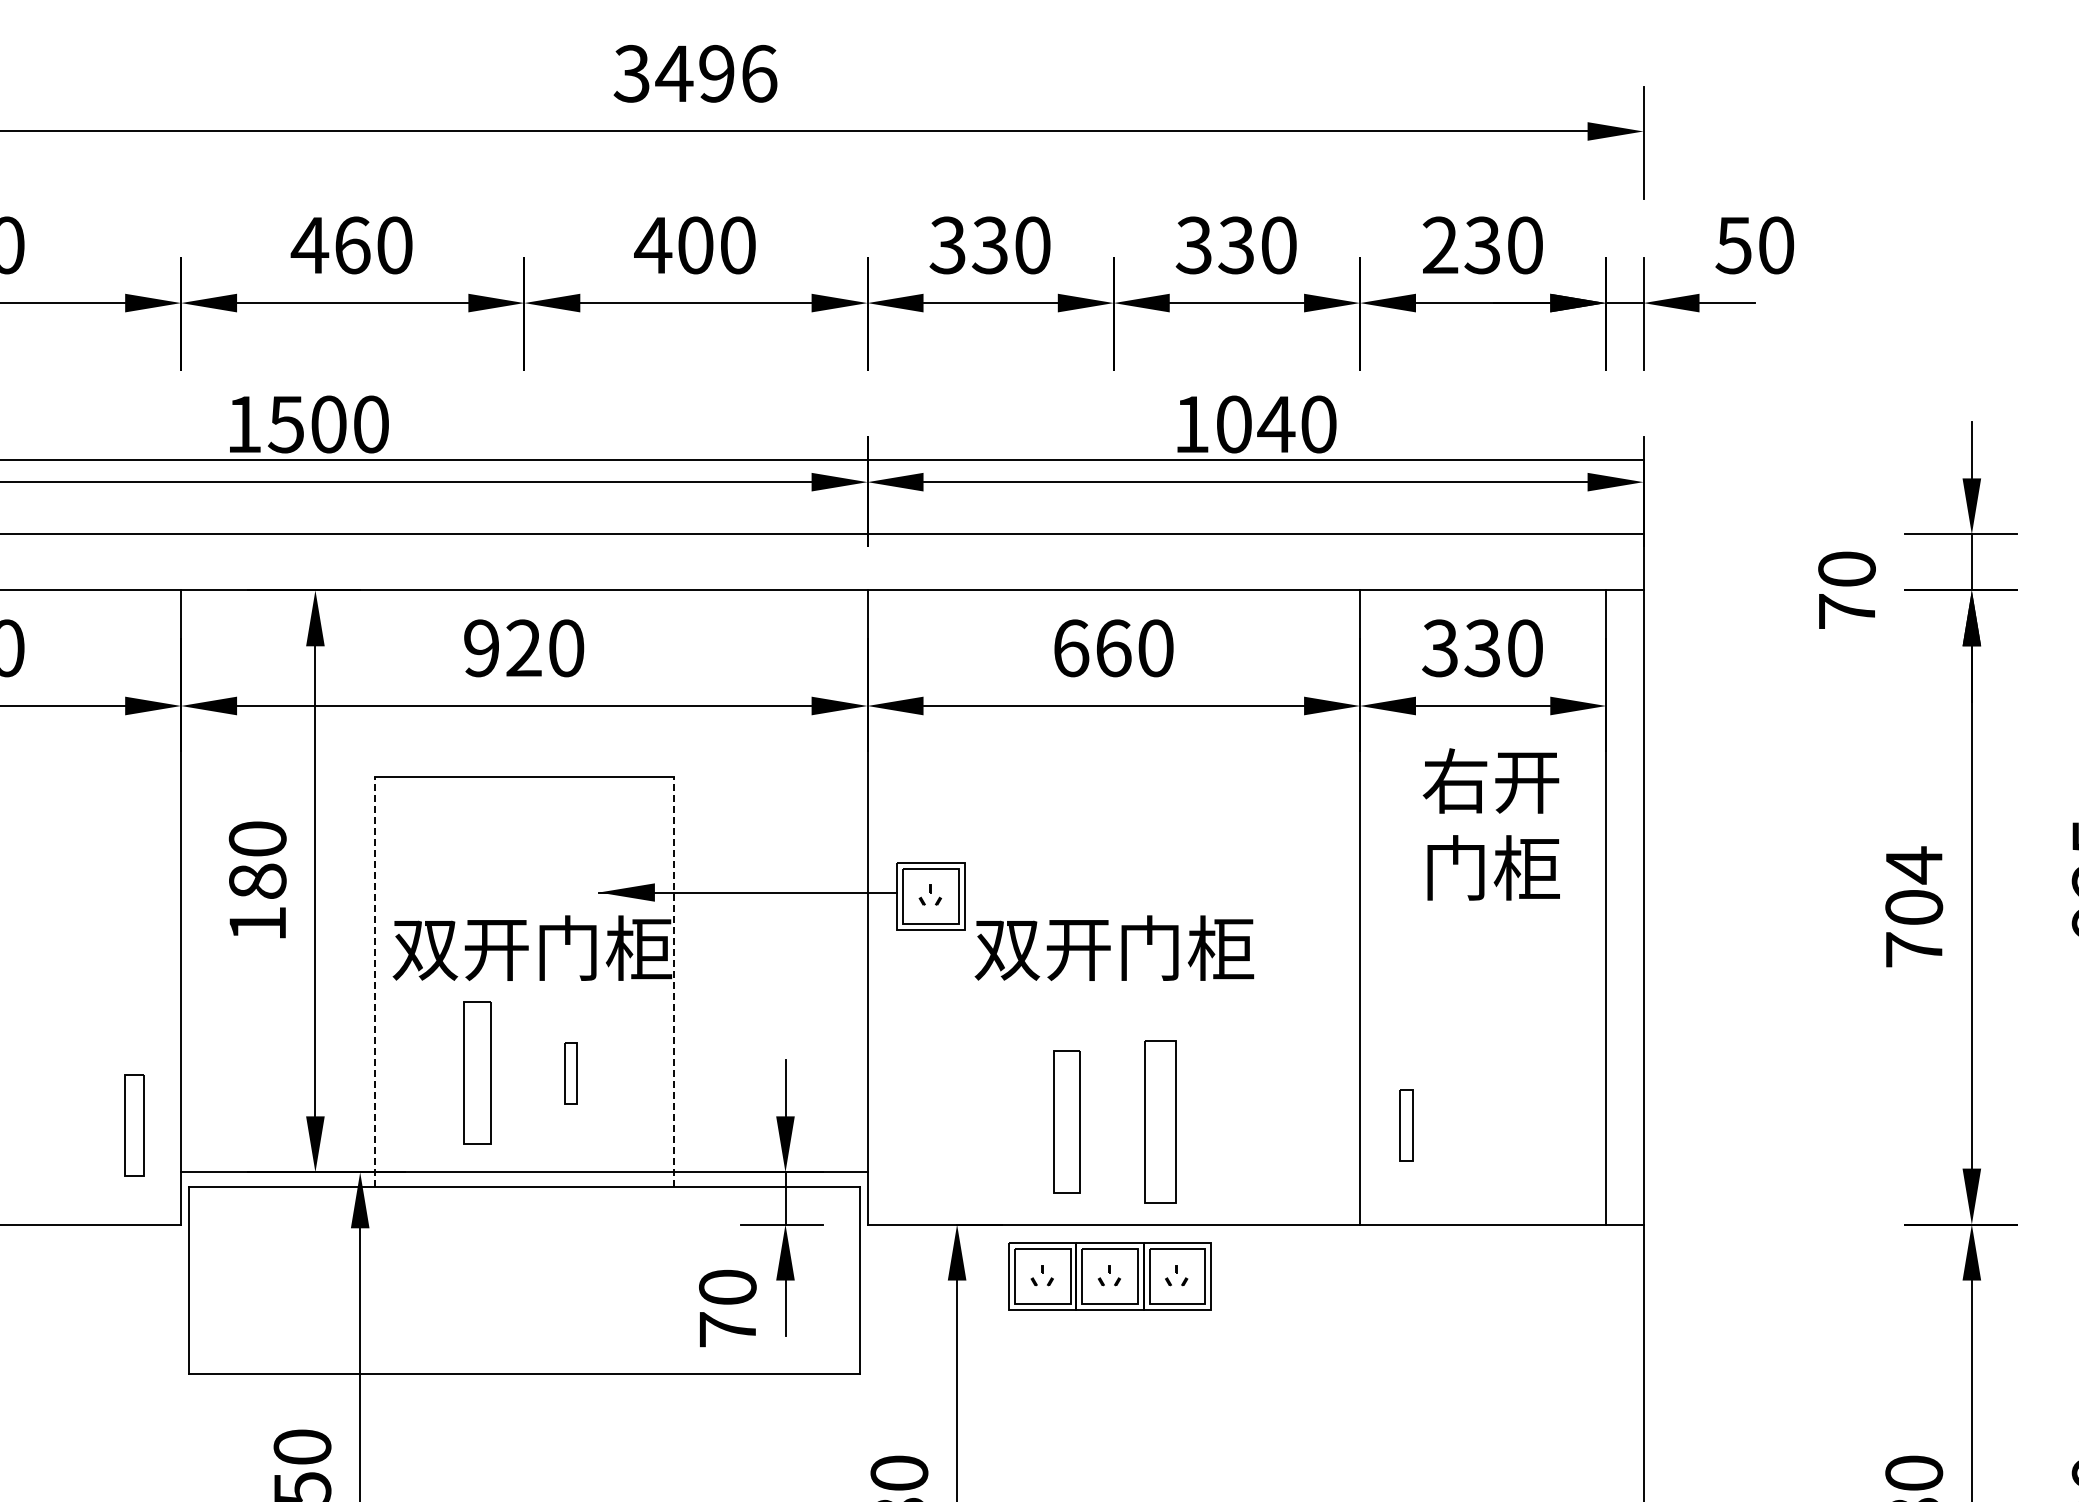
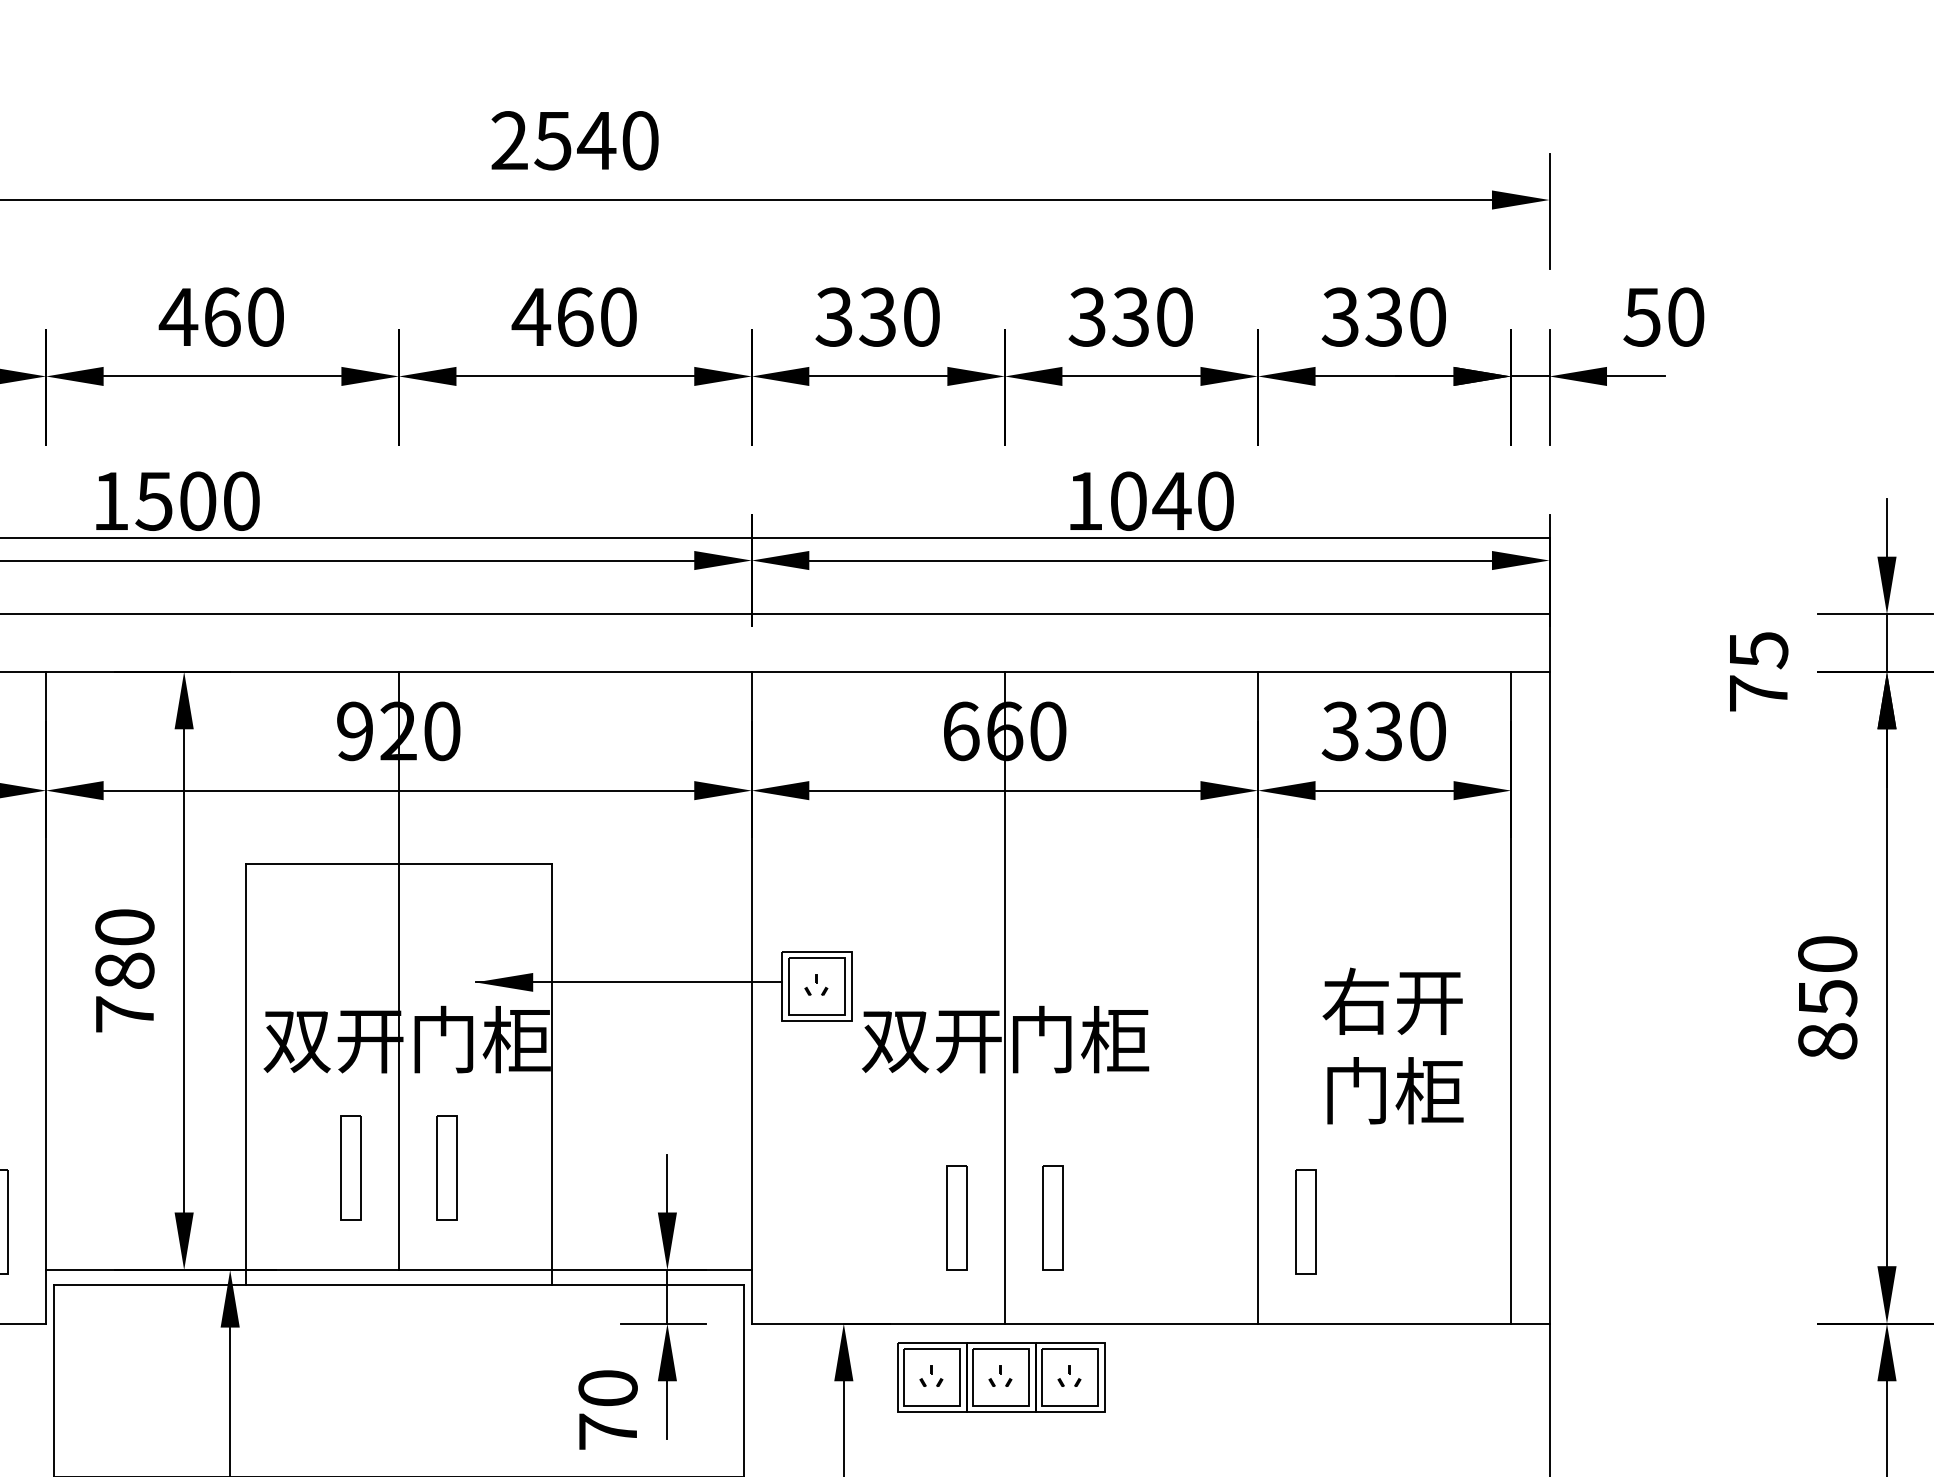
text: (695, 73) -> (574, 140), 3496 -> 2540
text: (695, 245) -> (574, 317), 400 -> 460
text: (1440, 245) -> (1340, 317), 230 -> 330
text: (1846, 569) -> (1758, 650), 70 -> 75
text: (1490, 824) -> (1392, 1046), moved
line: (524, 881) -> (399, 971), added
text: (1914, 906) -> (1828, 996), 704 -> 850
line: (1113, 907) -> (1004, 997), added
text: (257, 923) -> (124, 1014), 180 -> 780
line: (375, 981) -> (245, 1073), dashed -> solid
line: (673, 981) -> (552, 1073), dashed -> solid
part: (477, 1073) -> (350, 1168), size x0.71
part: (570, 1073) -> (446, 1168), size x1.67
part: (1067, 1121) -> (957, 1217), size x0.71
part: (1160, 1121) -> (1052, 1217), size x0.62
part: (1406, 1125) -> (1305, 1221), size x1.43

